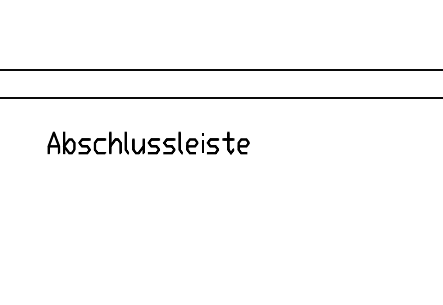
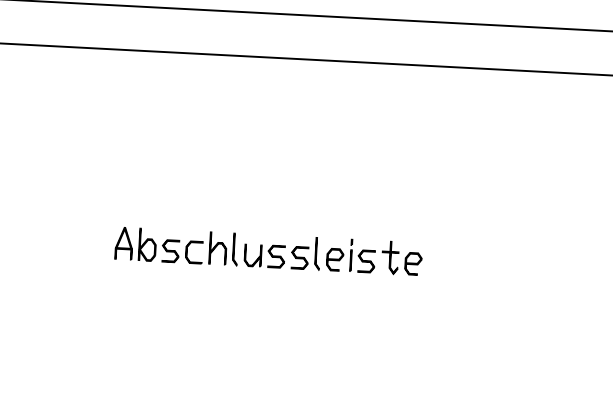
part: (148, 142) -> (268, 250), moved

